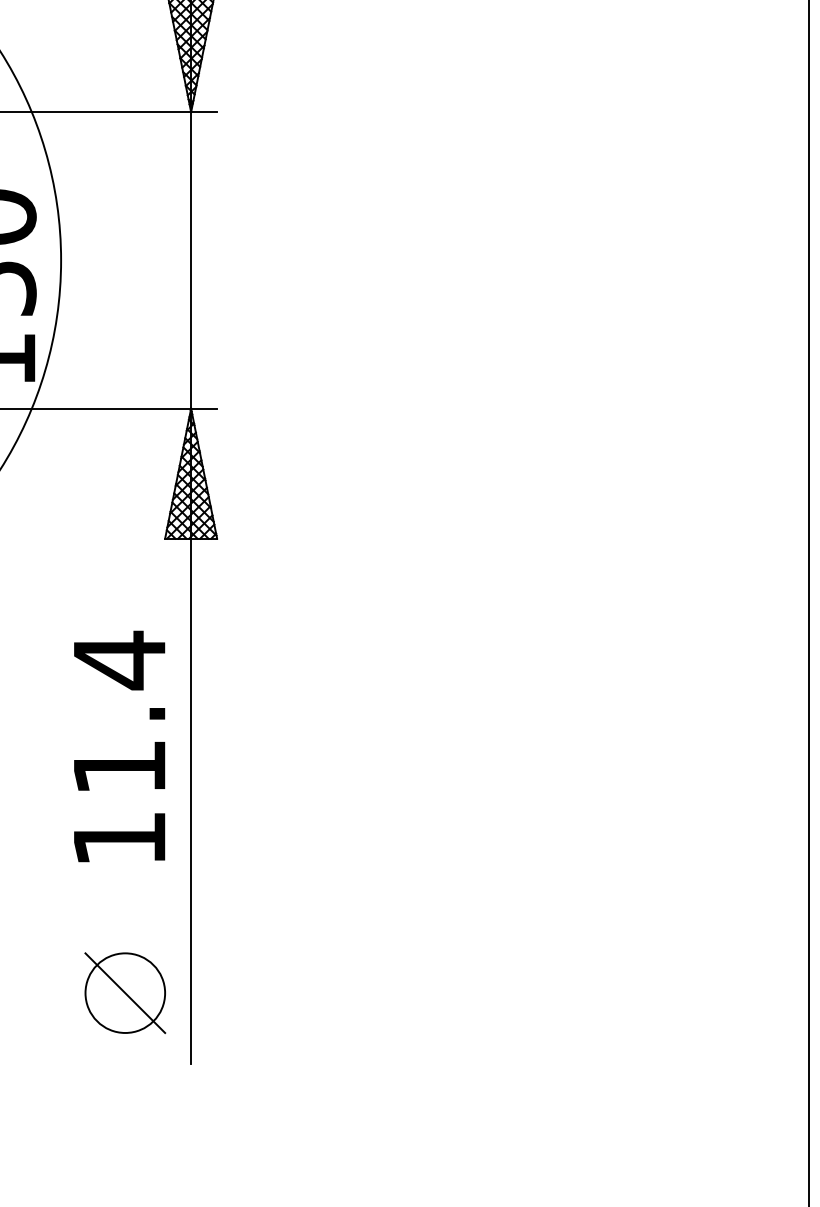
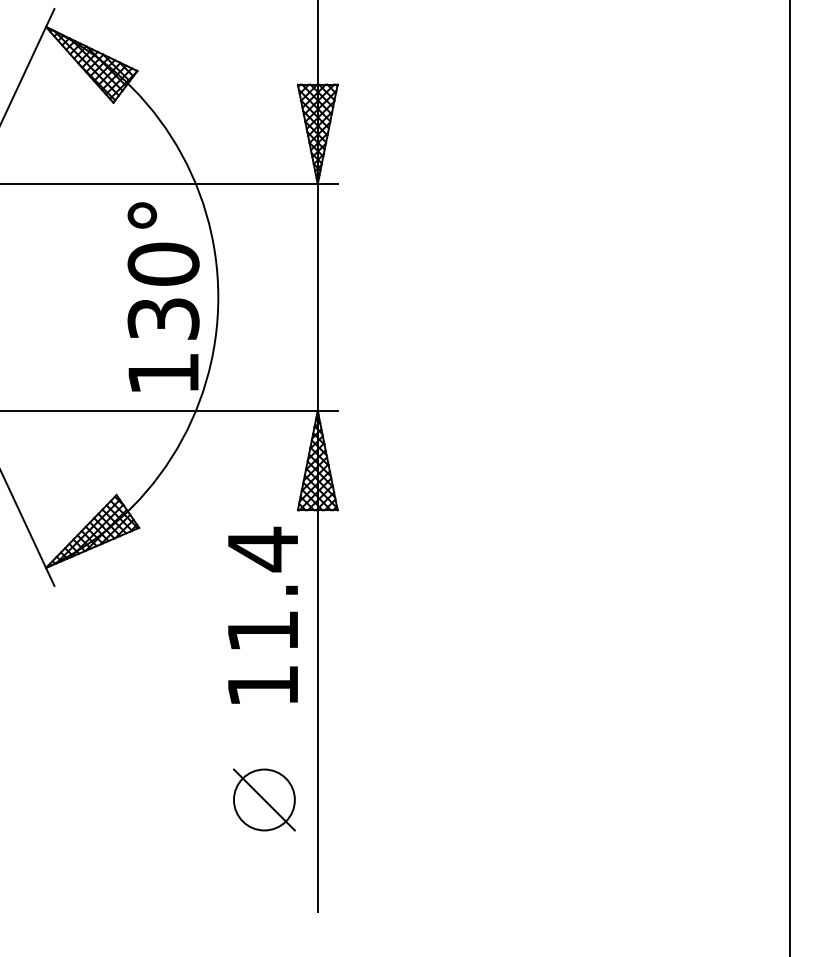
text: (118, 745) -> (262, 614), moved
part: (124, 992) -> (263, 799), moved

